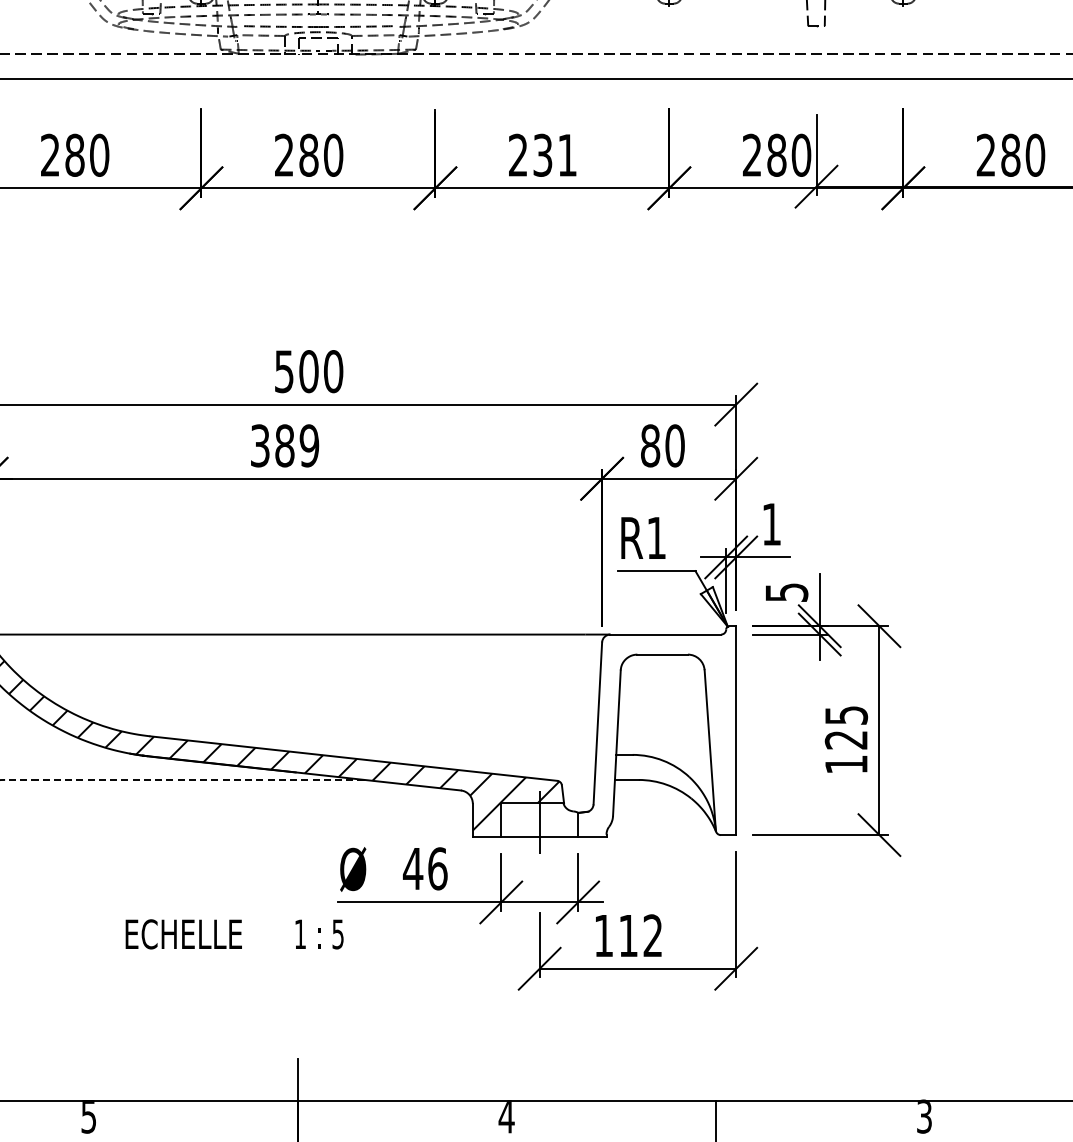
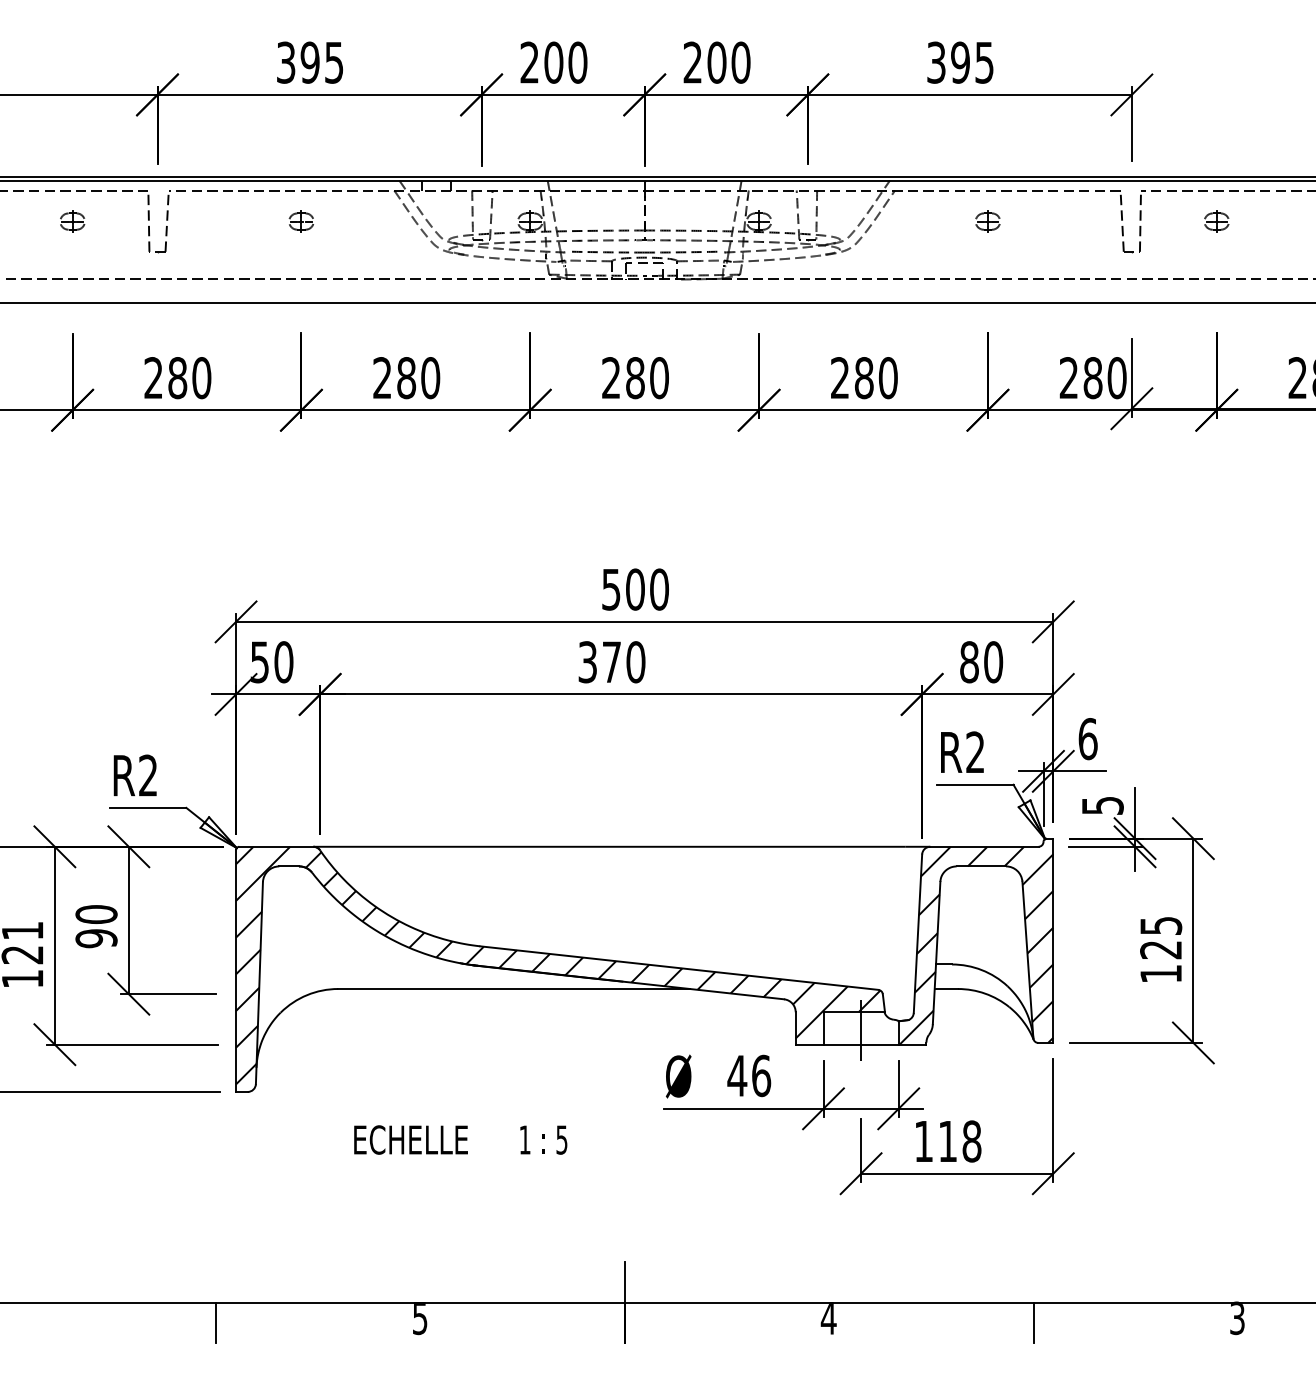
text: (555, 155) -> (876, 378), 231 -> 280
text: (296, 446) -> (623, 662), 389 -> 370
text: (771, 524) -> (1087, 739), 1 -> 6
text: (656, 537) -> (975, 751), R1 -> R2
hatch: (657, 735) -> (976, 945), added
line: (185, 780) -> (514, 989), dashed -> solid
text: (234, 933) -> (460, 1139), moved
text: (652, 935) -> (971, 1141), 112 -> 118

